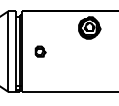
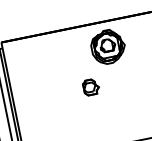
part: (40, 51) -> (90, 87), moved

